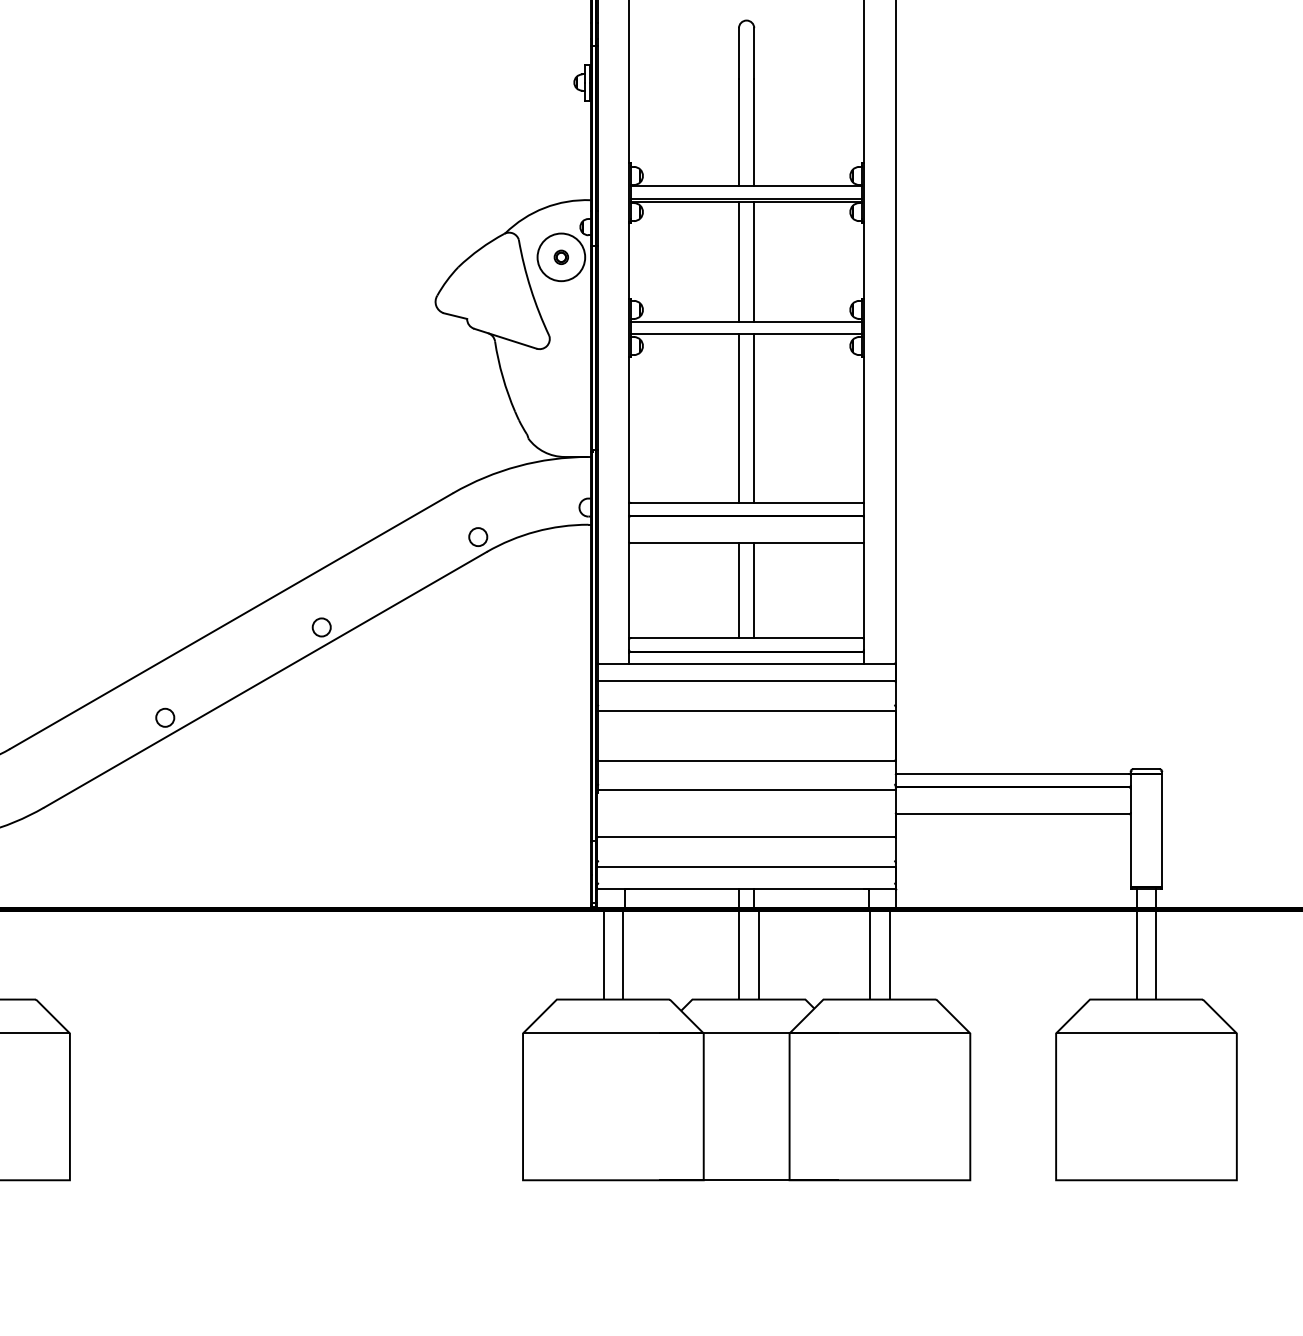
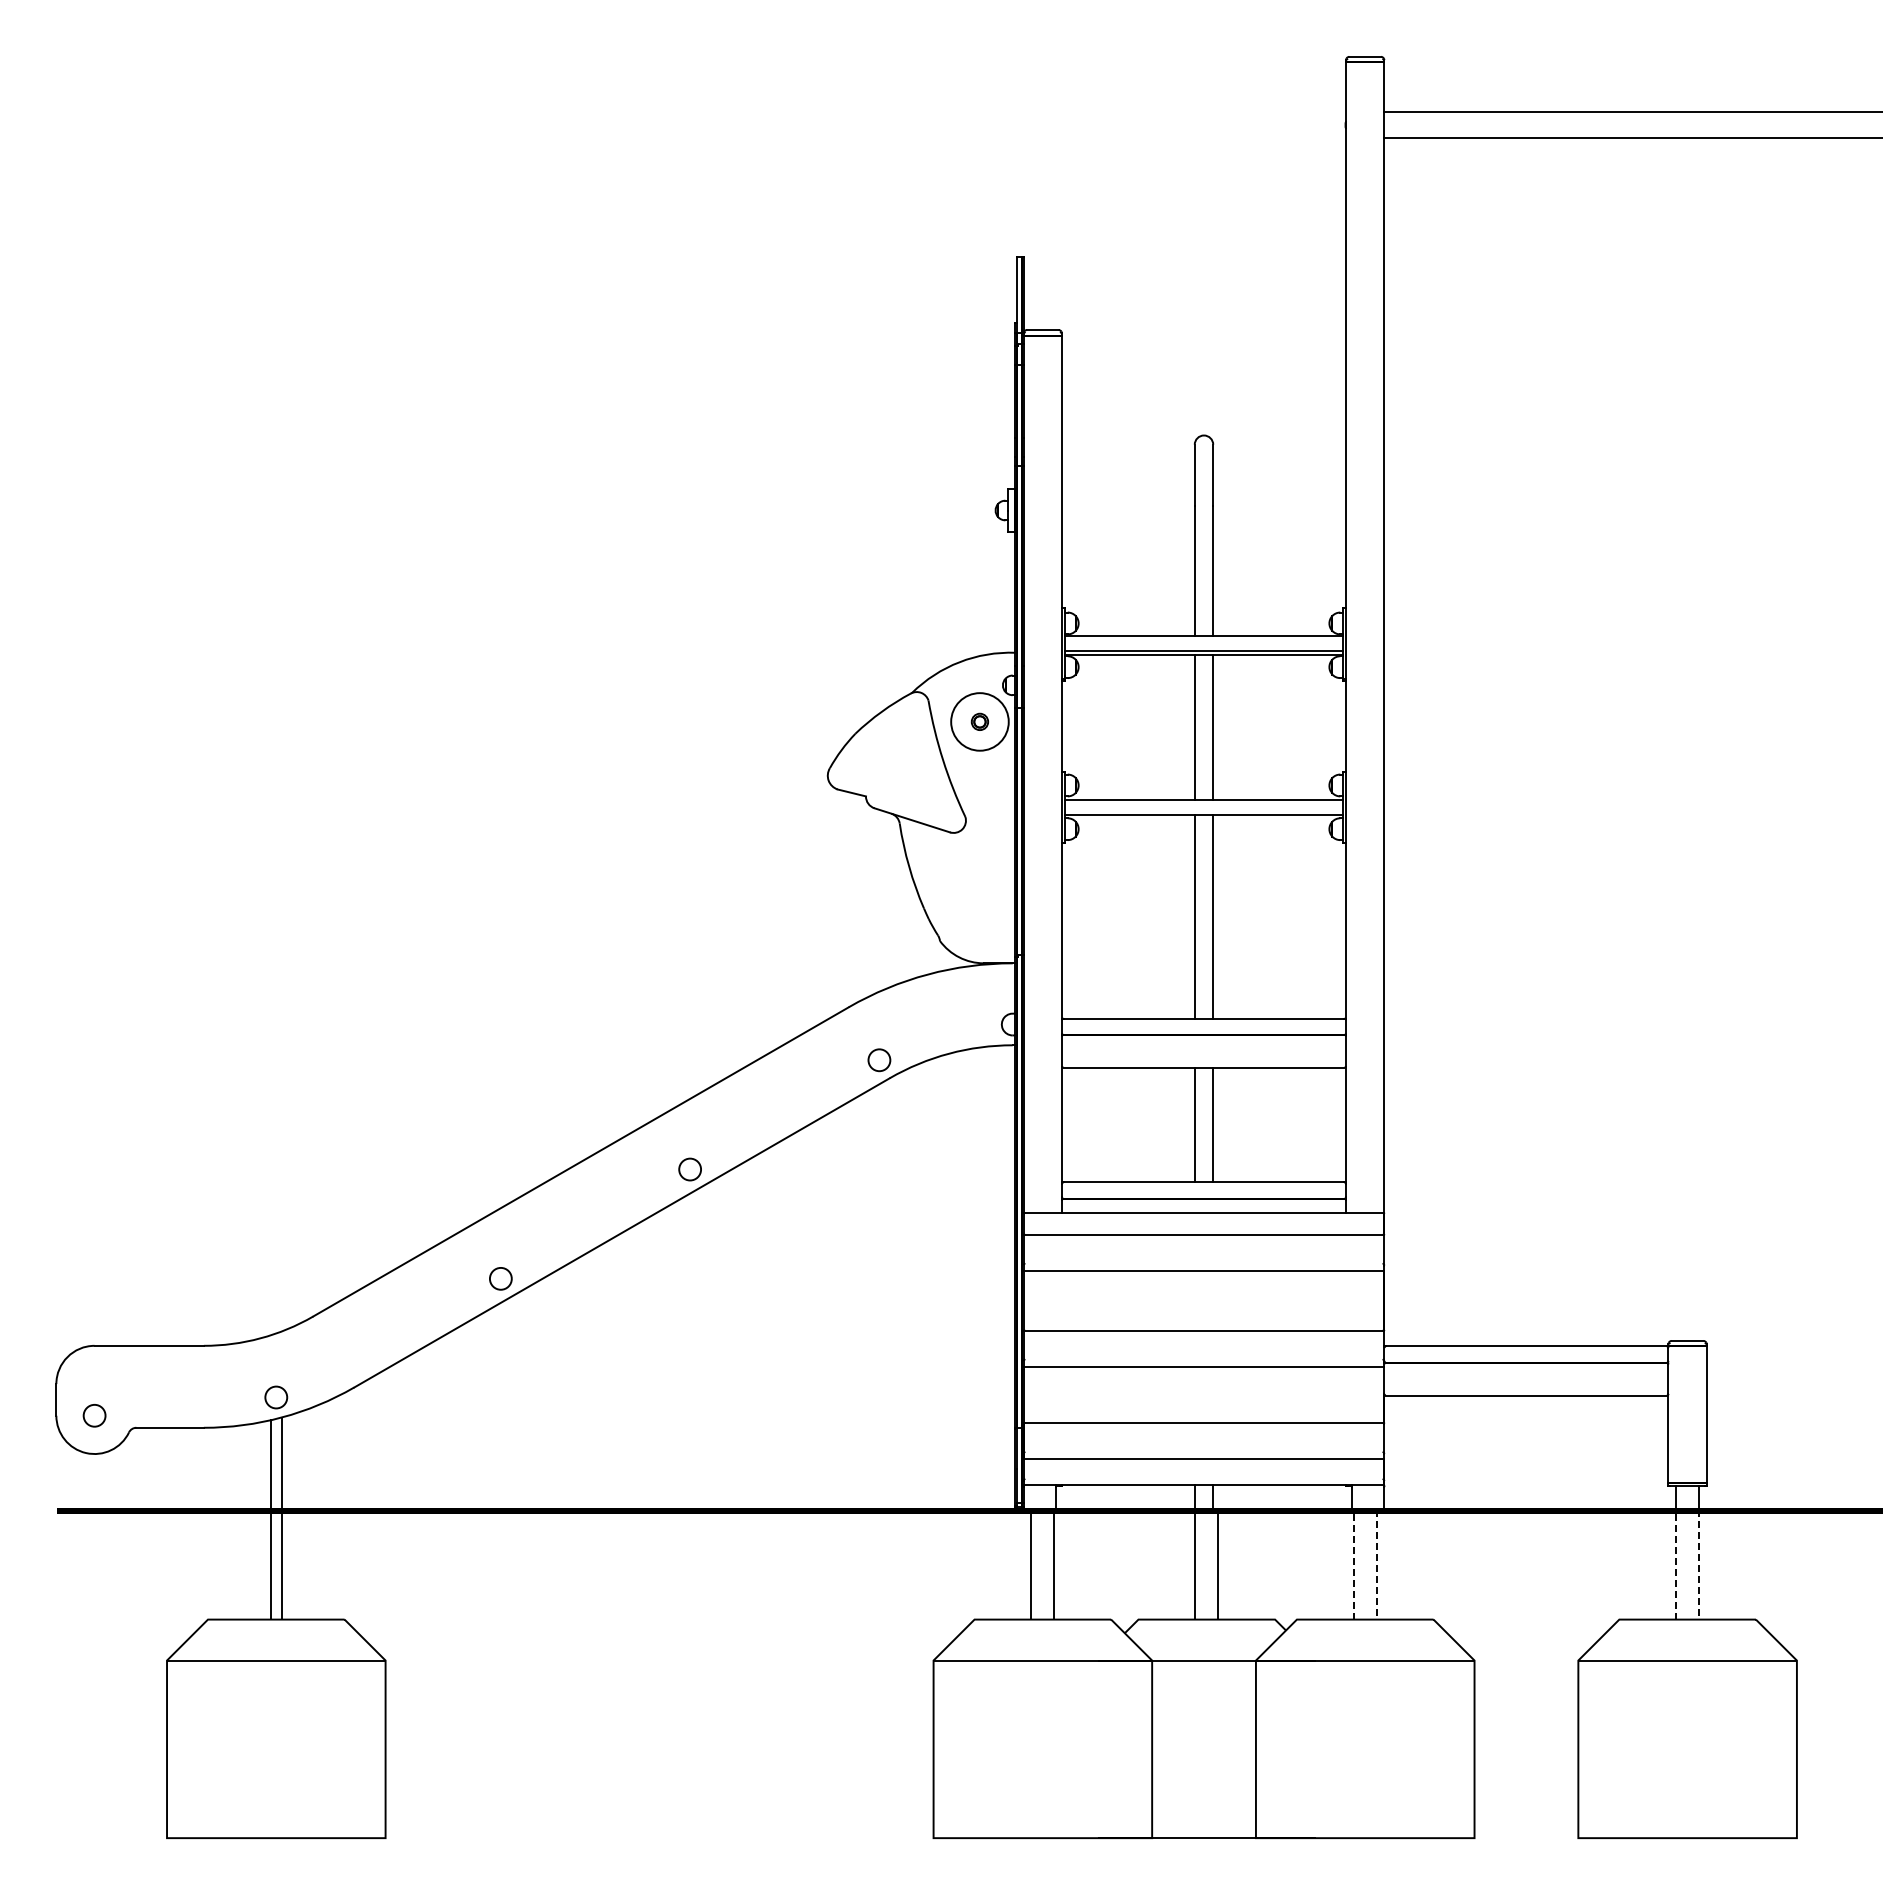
line: (880, 909) -> (1365, 1510), solid -> dashed
line: (1146, 909) -> (1687, 1510), solid -> dashed

